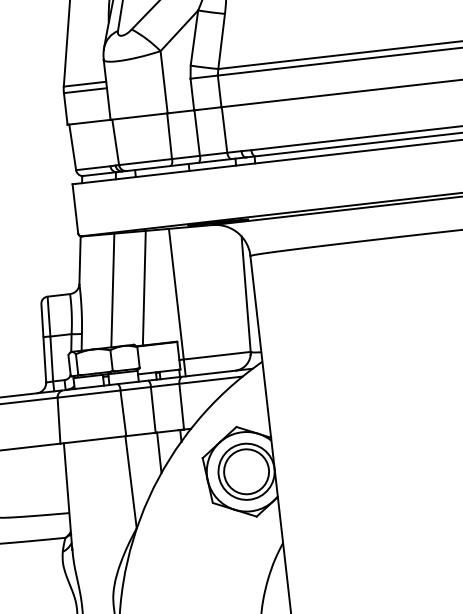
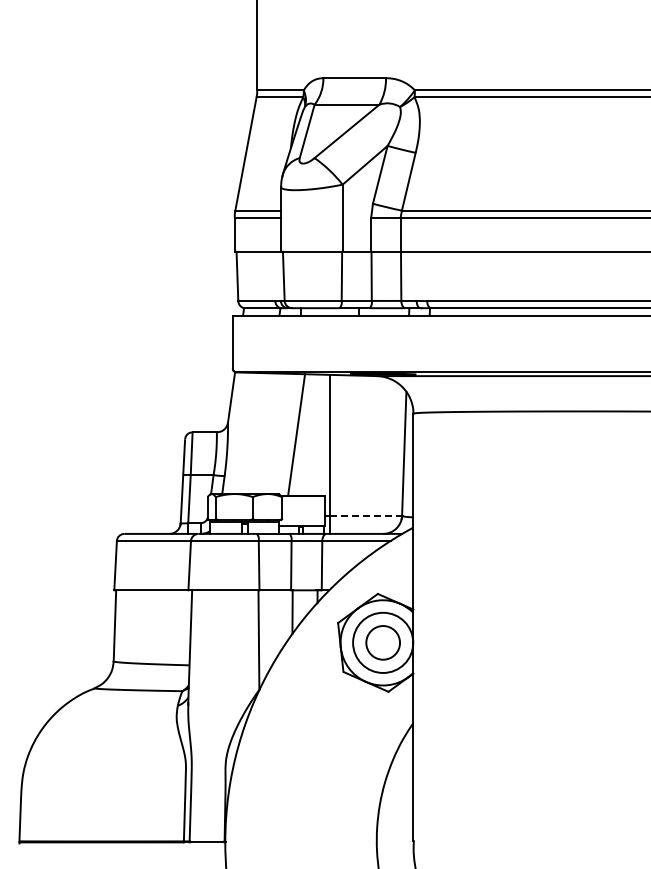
line: (112, 290) -> (262, 433), removed
line: (217, 355) -> (366, 515), solid -> dashed
circle: (246, 471) -> (383, 642), size x0.7

